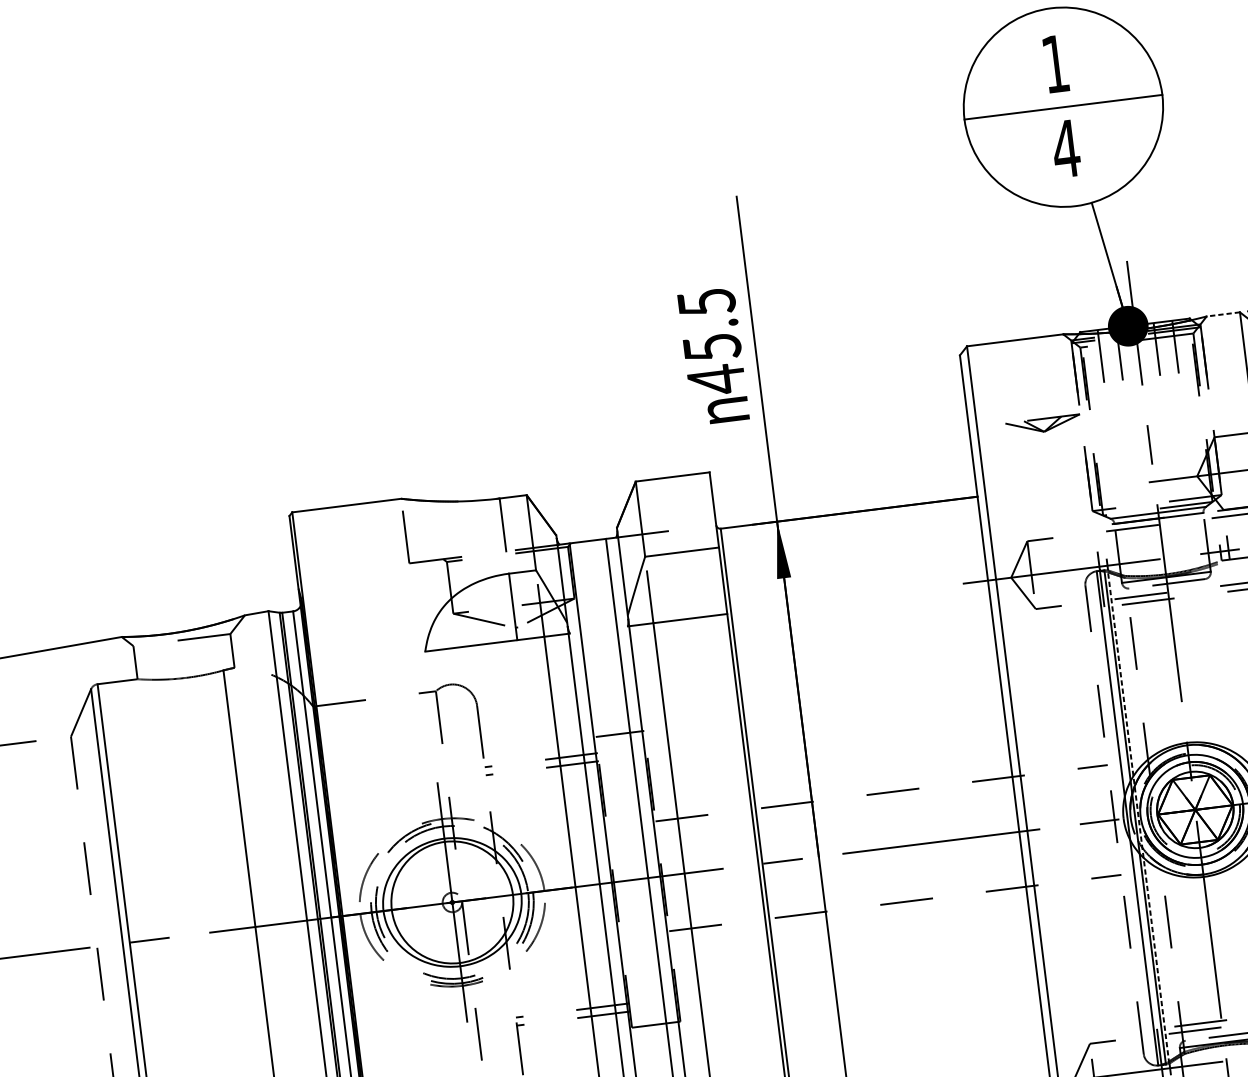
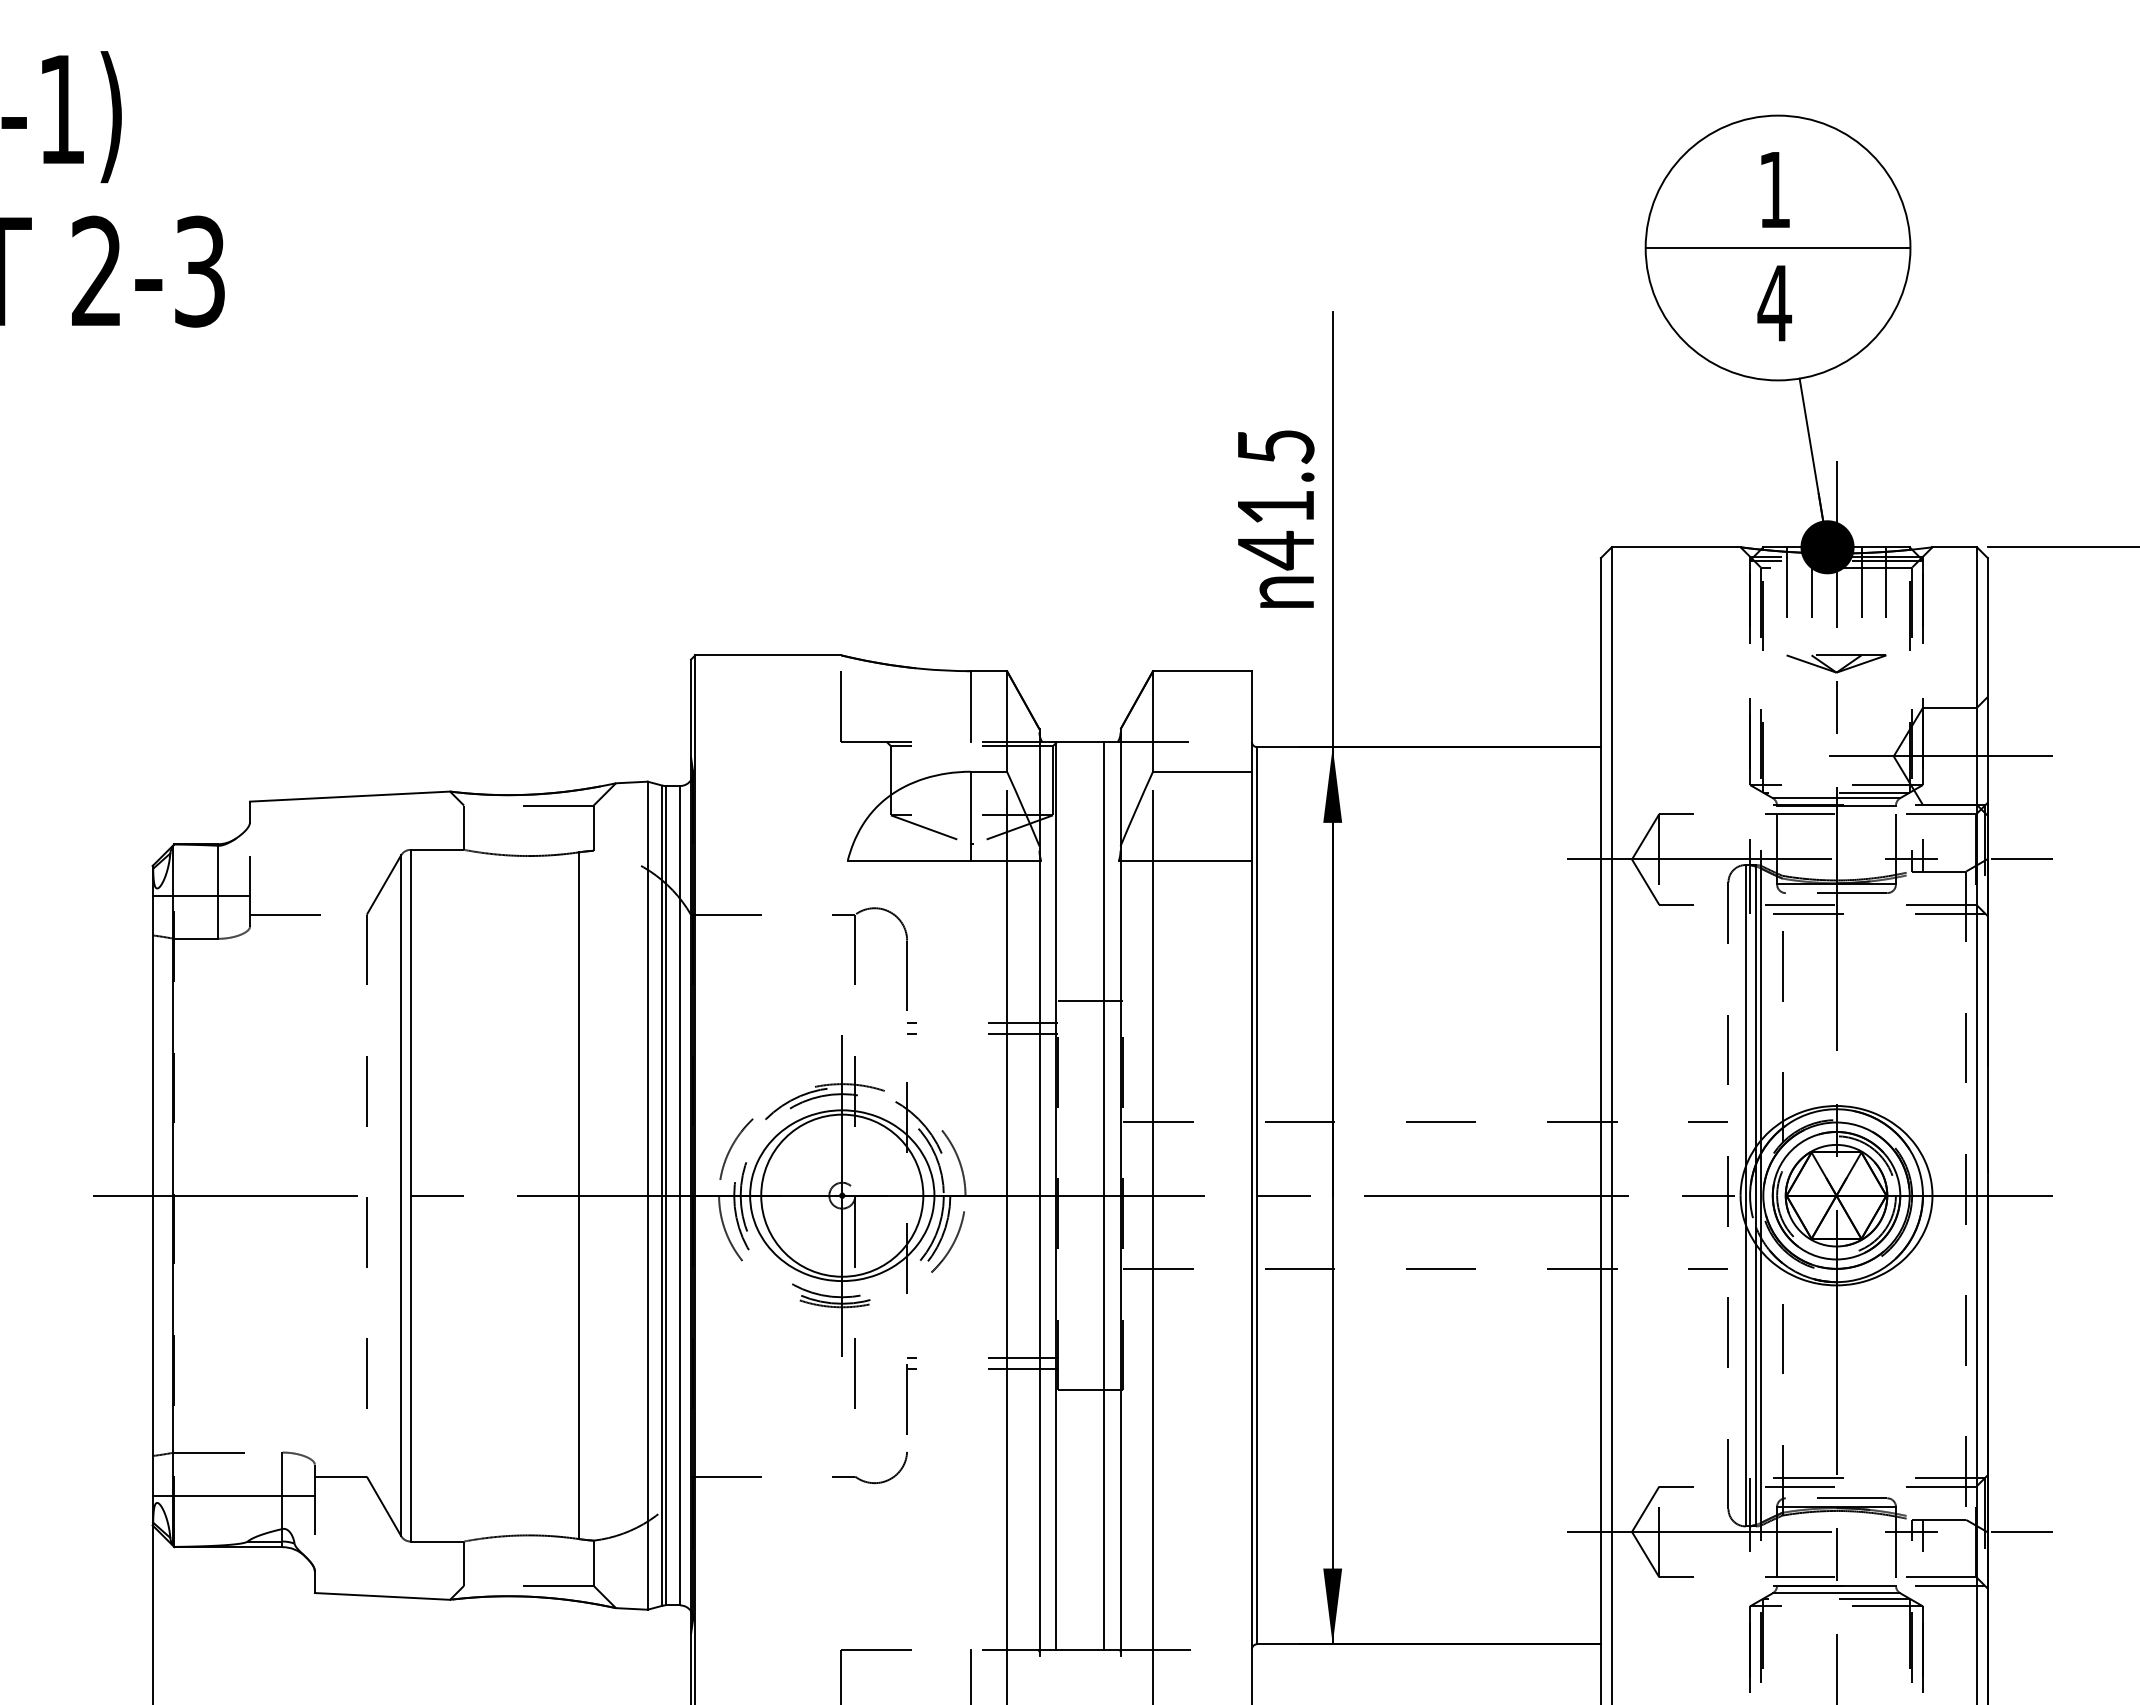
line: (1223, 314) -> (1954, 547), dashed -> solid
text: (712, 347) -> (1276, 507), 45.5 -> 41.5
part: (1043, 424) -> (1836, 663), moved
line: (1138, 816) -> (1760, 1195), dashed -> solid

